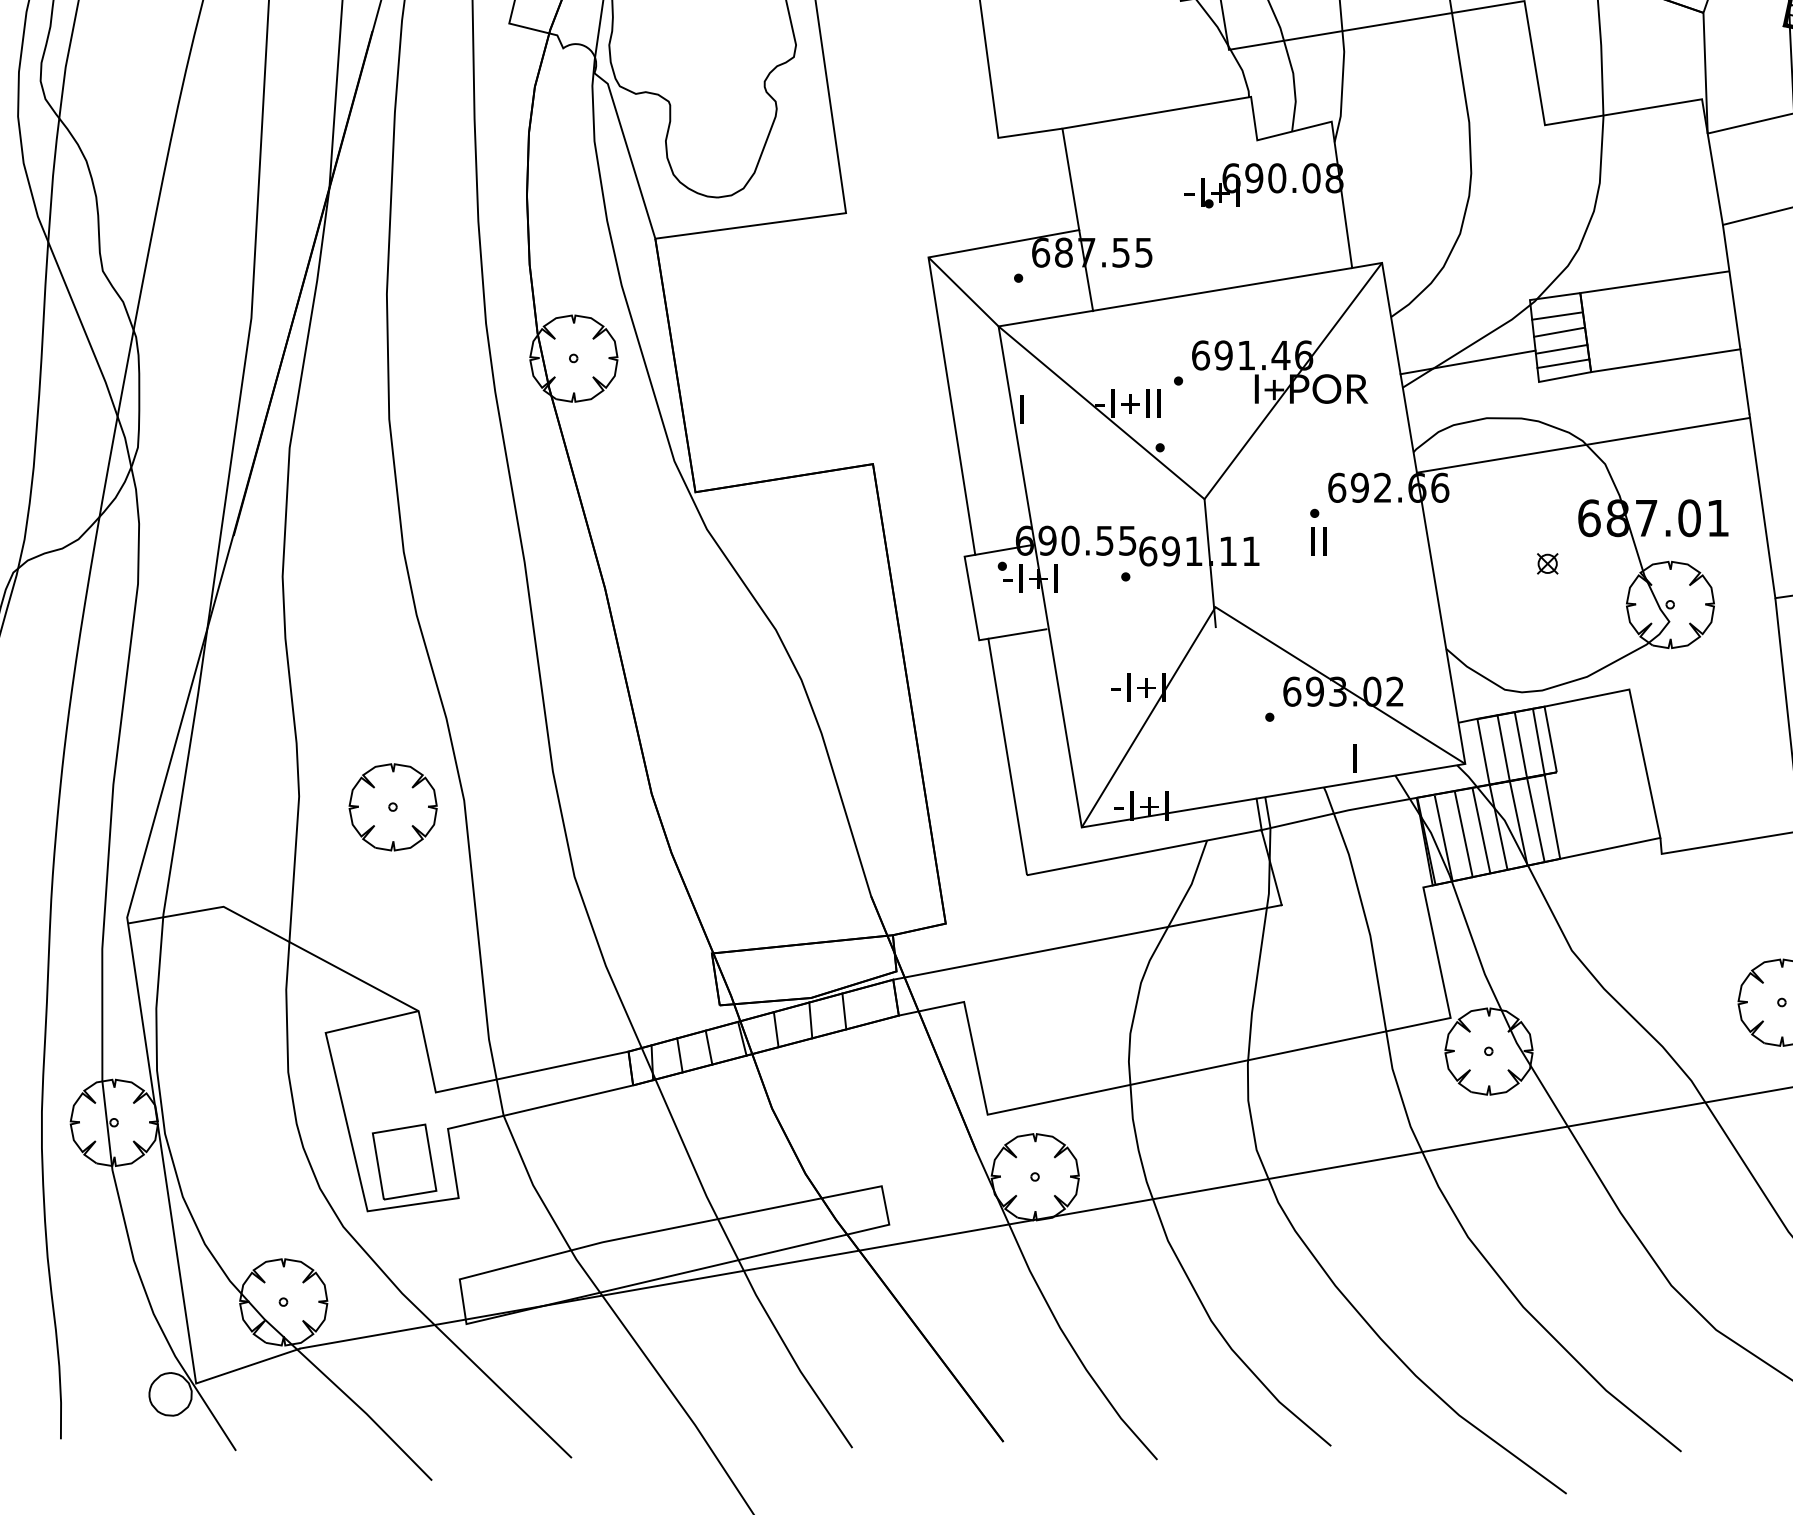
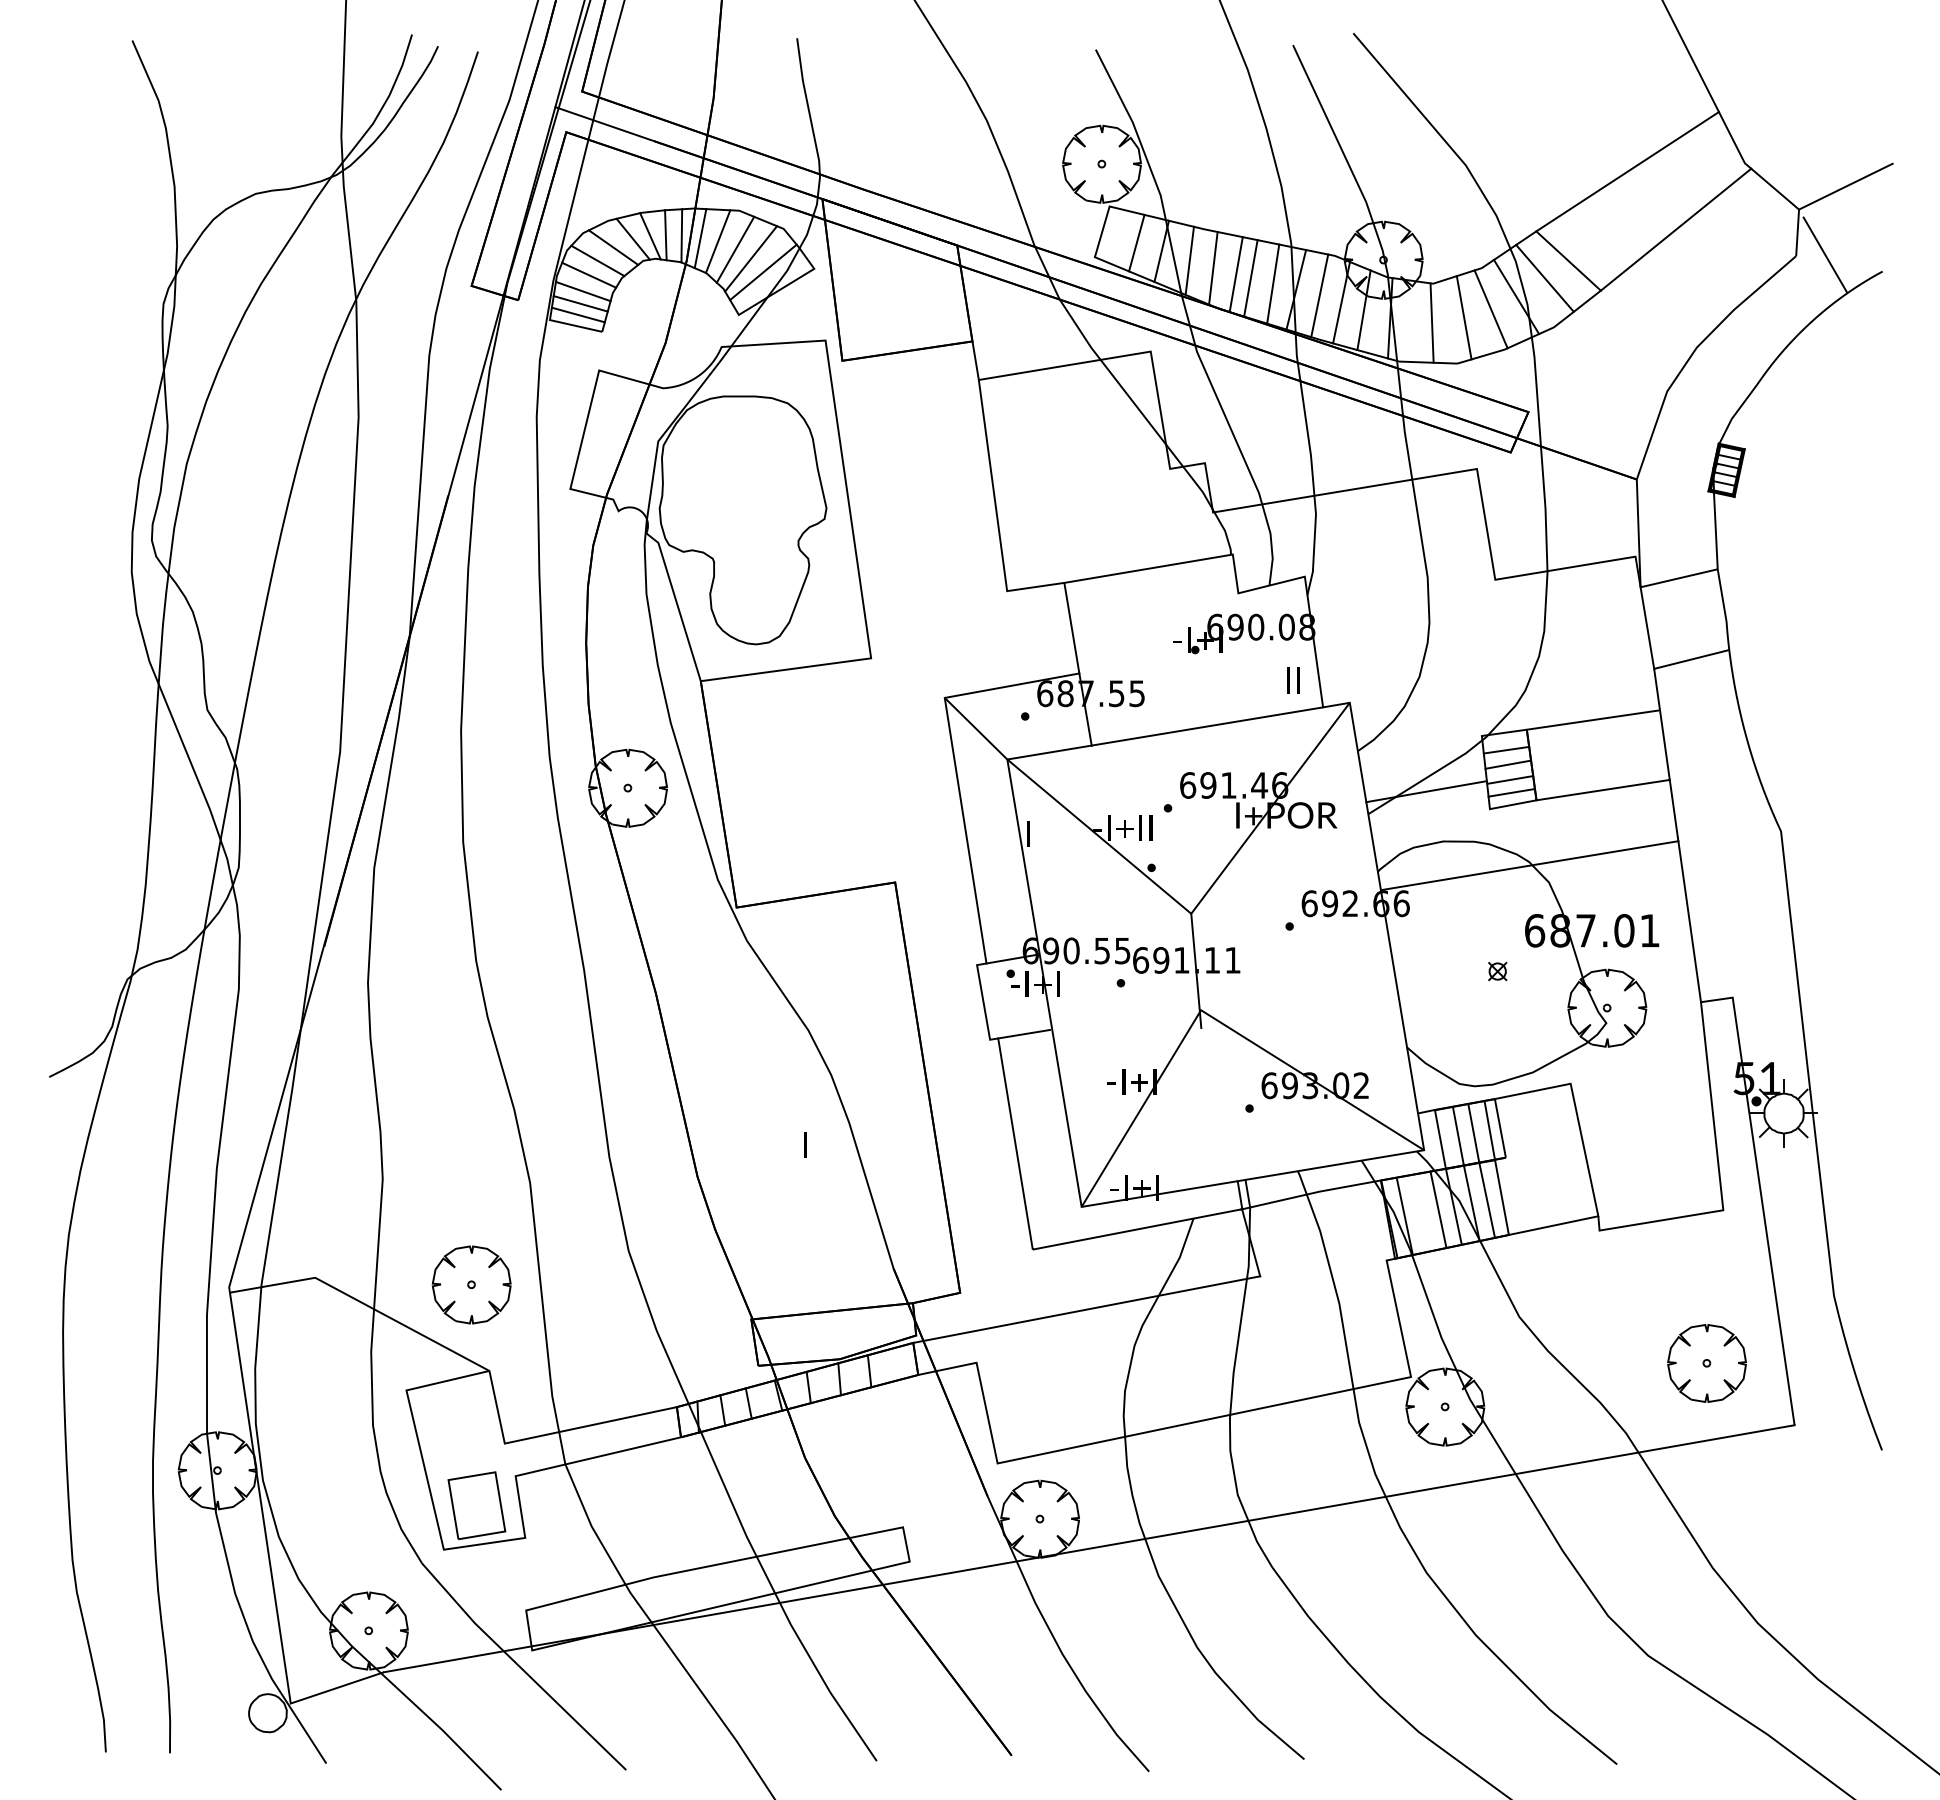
text: (1319, 541) -> (1293, 680), moved
text: (1354, 757) -> (805, 1144), moved
part: (392, 806) -> (471, 1284), moved
line: (1463, 834) -> (1422, 1213), removed

